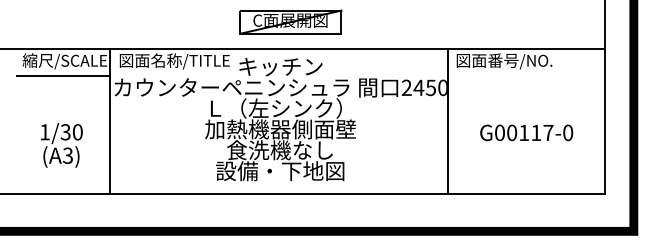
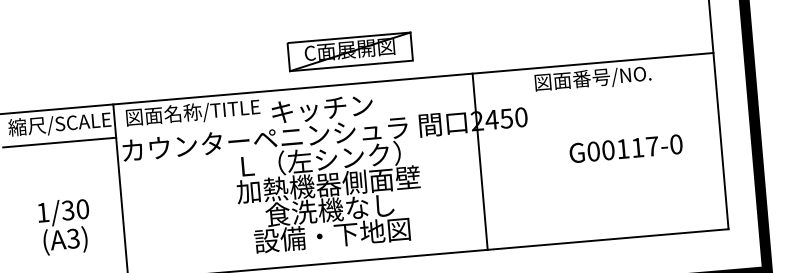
part: (290, 21) -> (349, 51), moved
line: (448, 120) -> (480, 160), moved
text: (526, 132) -> (625, 148), moved

